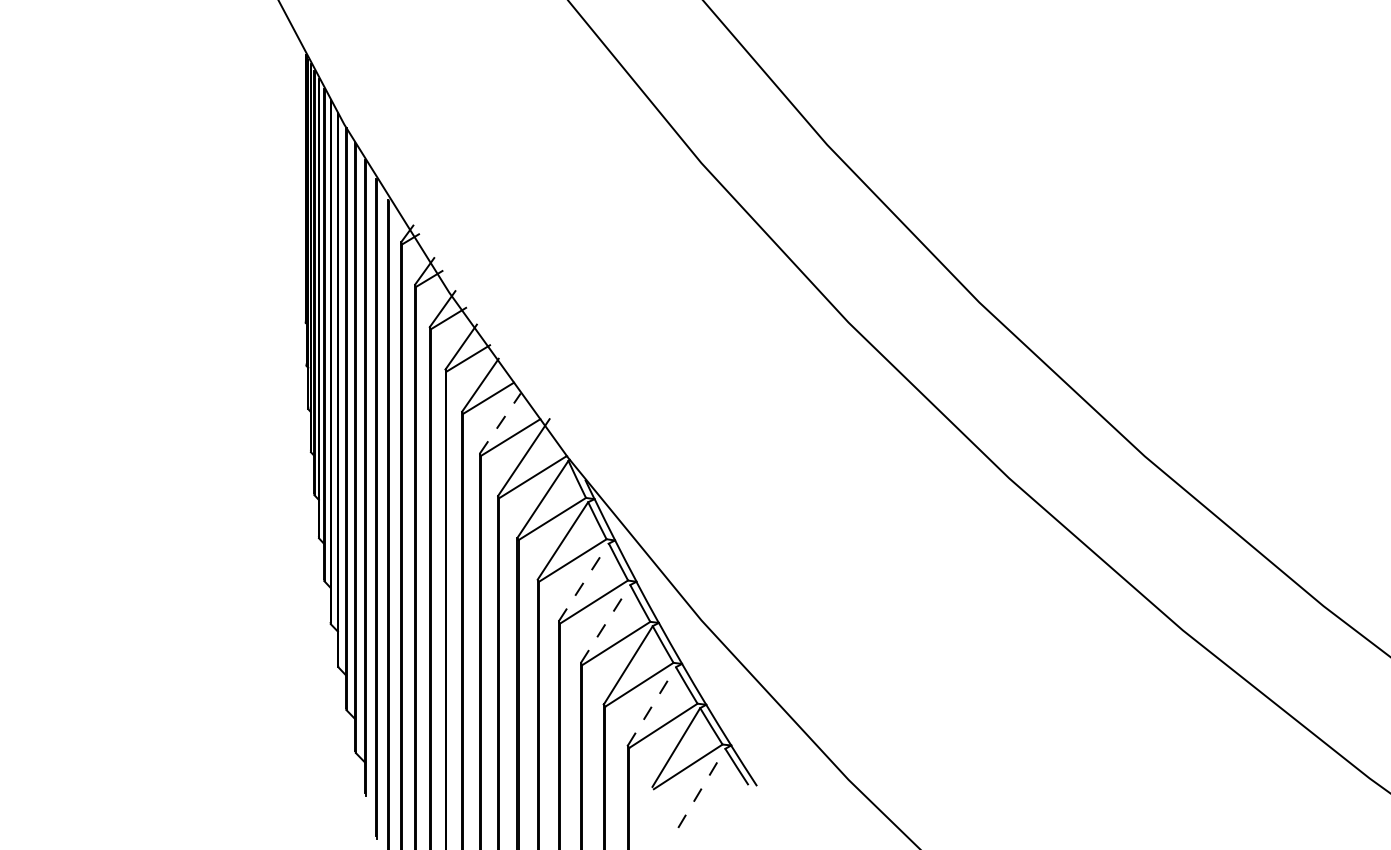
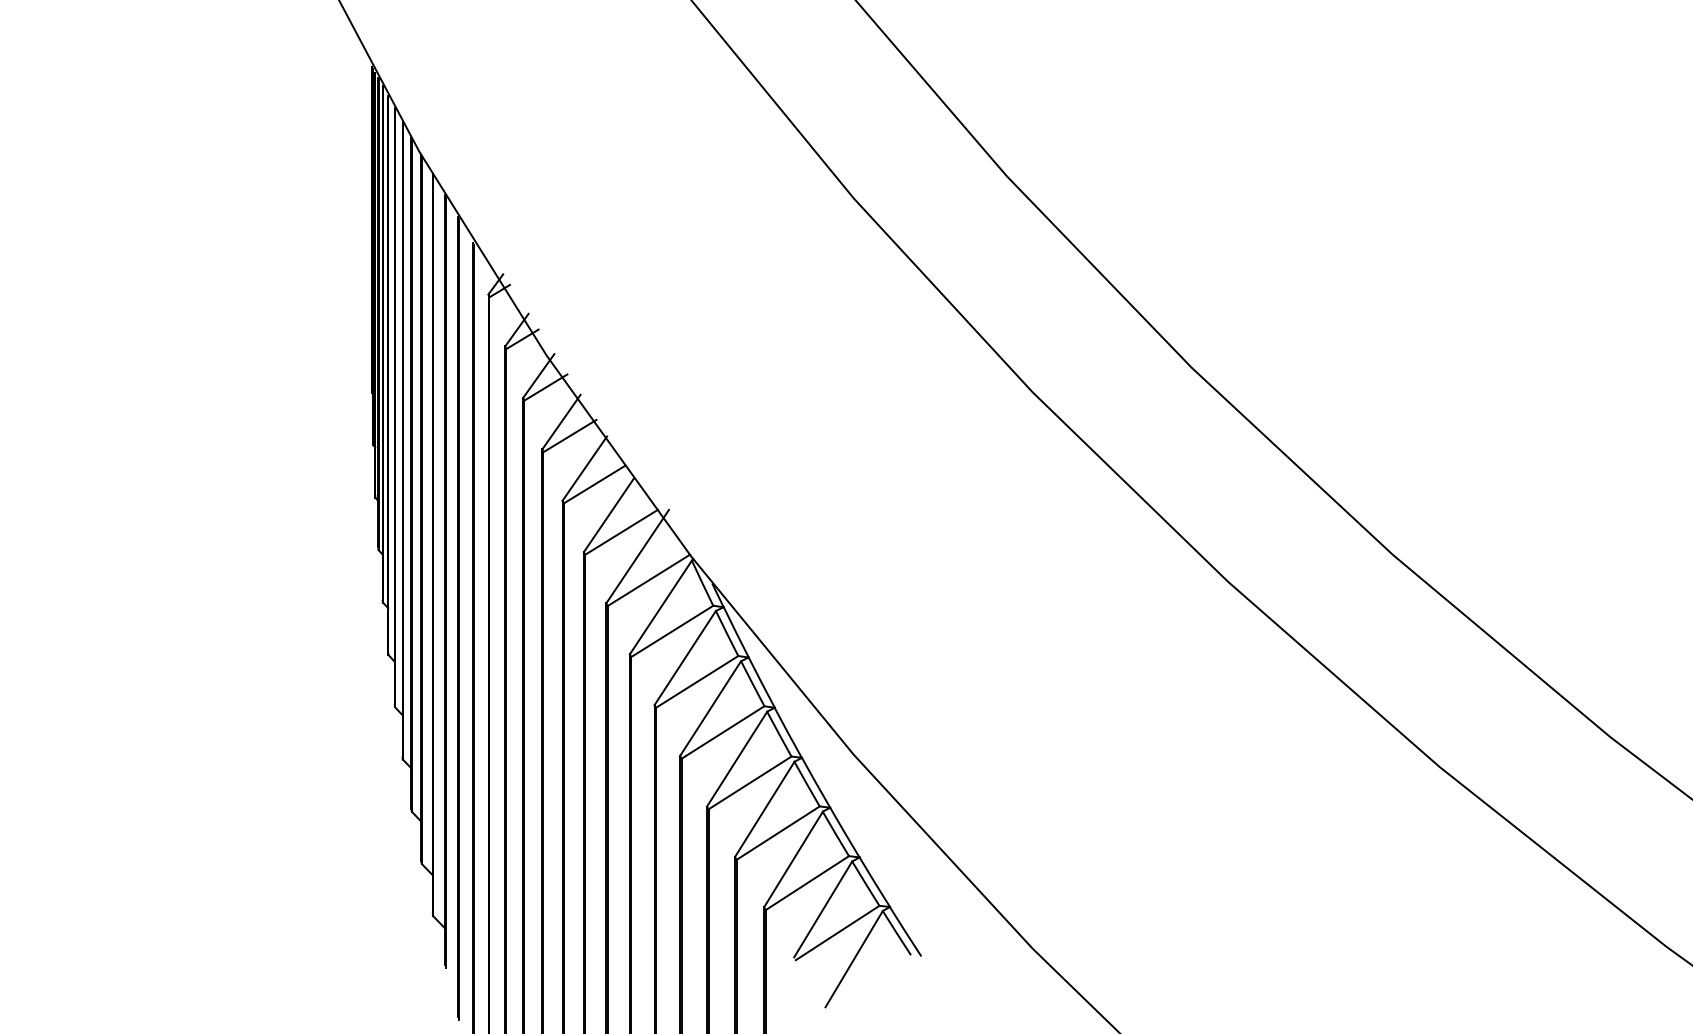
line: (499, 423) -> (608, 515), dashed -> solid
line: (583, 582) -> (710, 708), dashed -> solid
line: (605, 623) -> (737, 758), dashed -> solid
line: (651, 706) -> (793, 859), dashed -> solid
line: (702, 787) -> (854, 958), dashed -> solid

